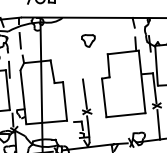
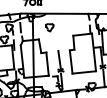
part: (88, 40) -> (49, 27), moved

